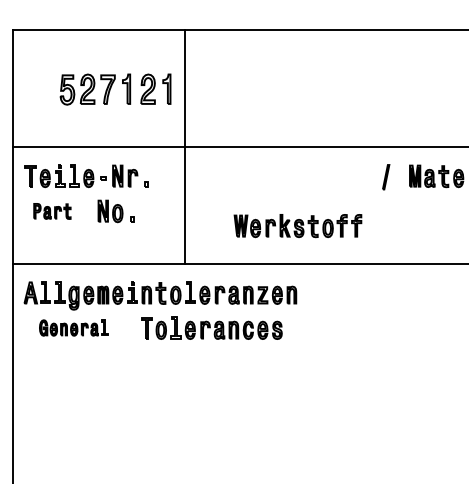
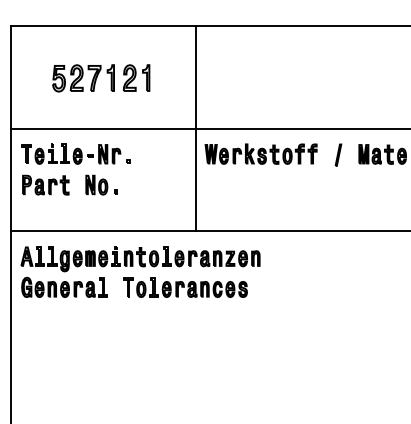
line: (185, 146) -> (195, 128), moved
part: (52, 211) -> (45, 185), size x1.43
part: (297, 226) -> (260, 154), moved
part: (73, 327) -> (64, 286), size x1.43

